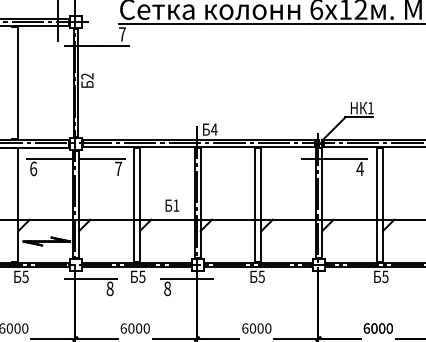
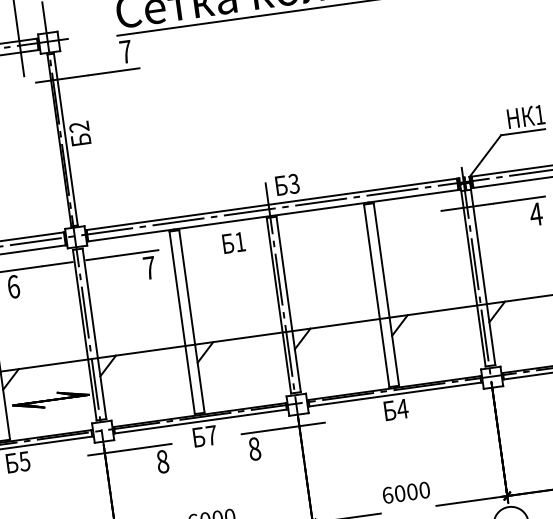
text: (213, 129) -> (292, 183), 4 -> 3
text: (172, 205) -> (234, 242), moved
text: (142, 276) -> (211, 434), 5 -> 7
text: (261, 276) -> (402, 408), 5 -> 4

